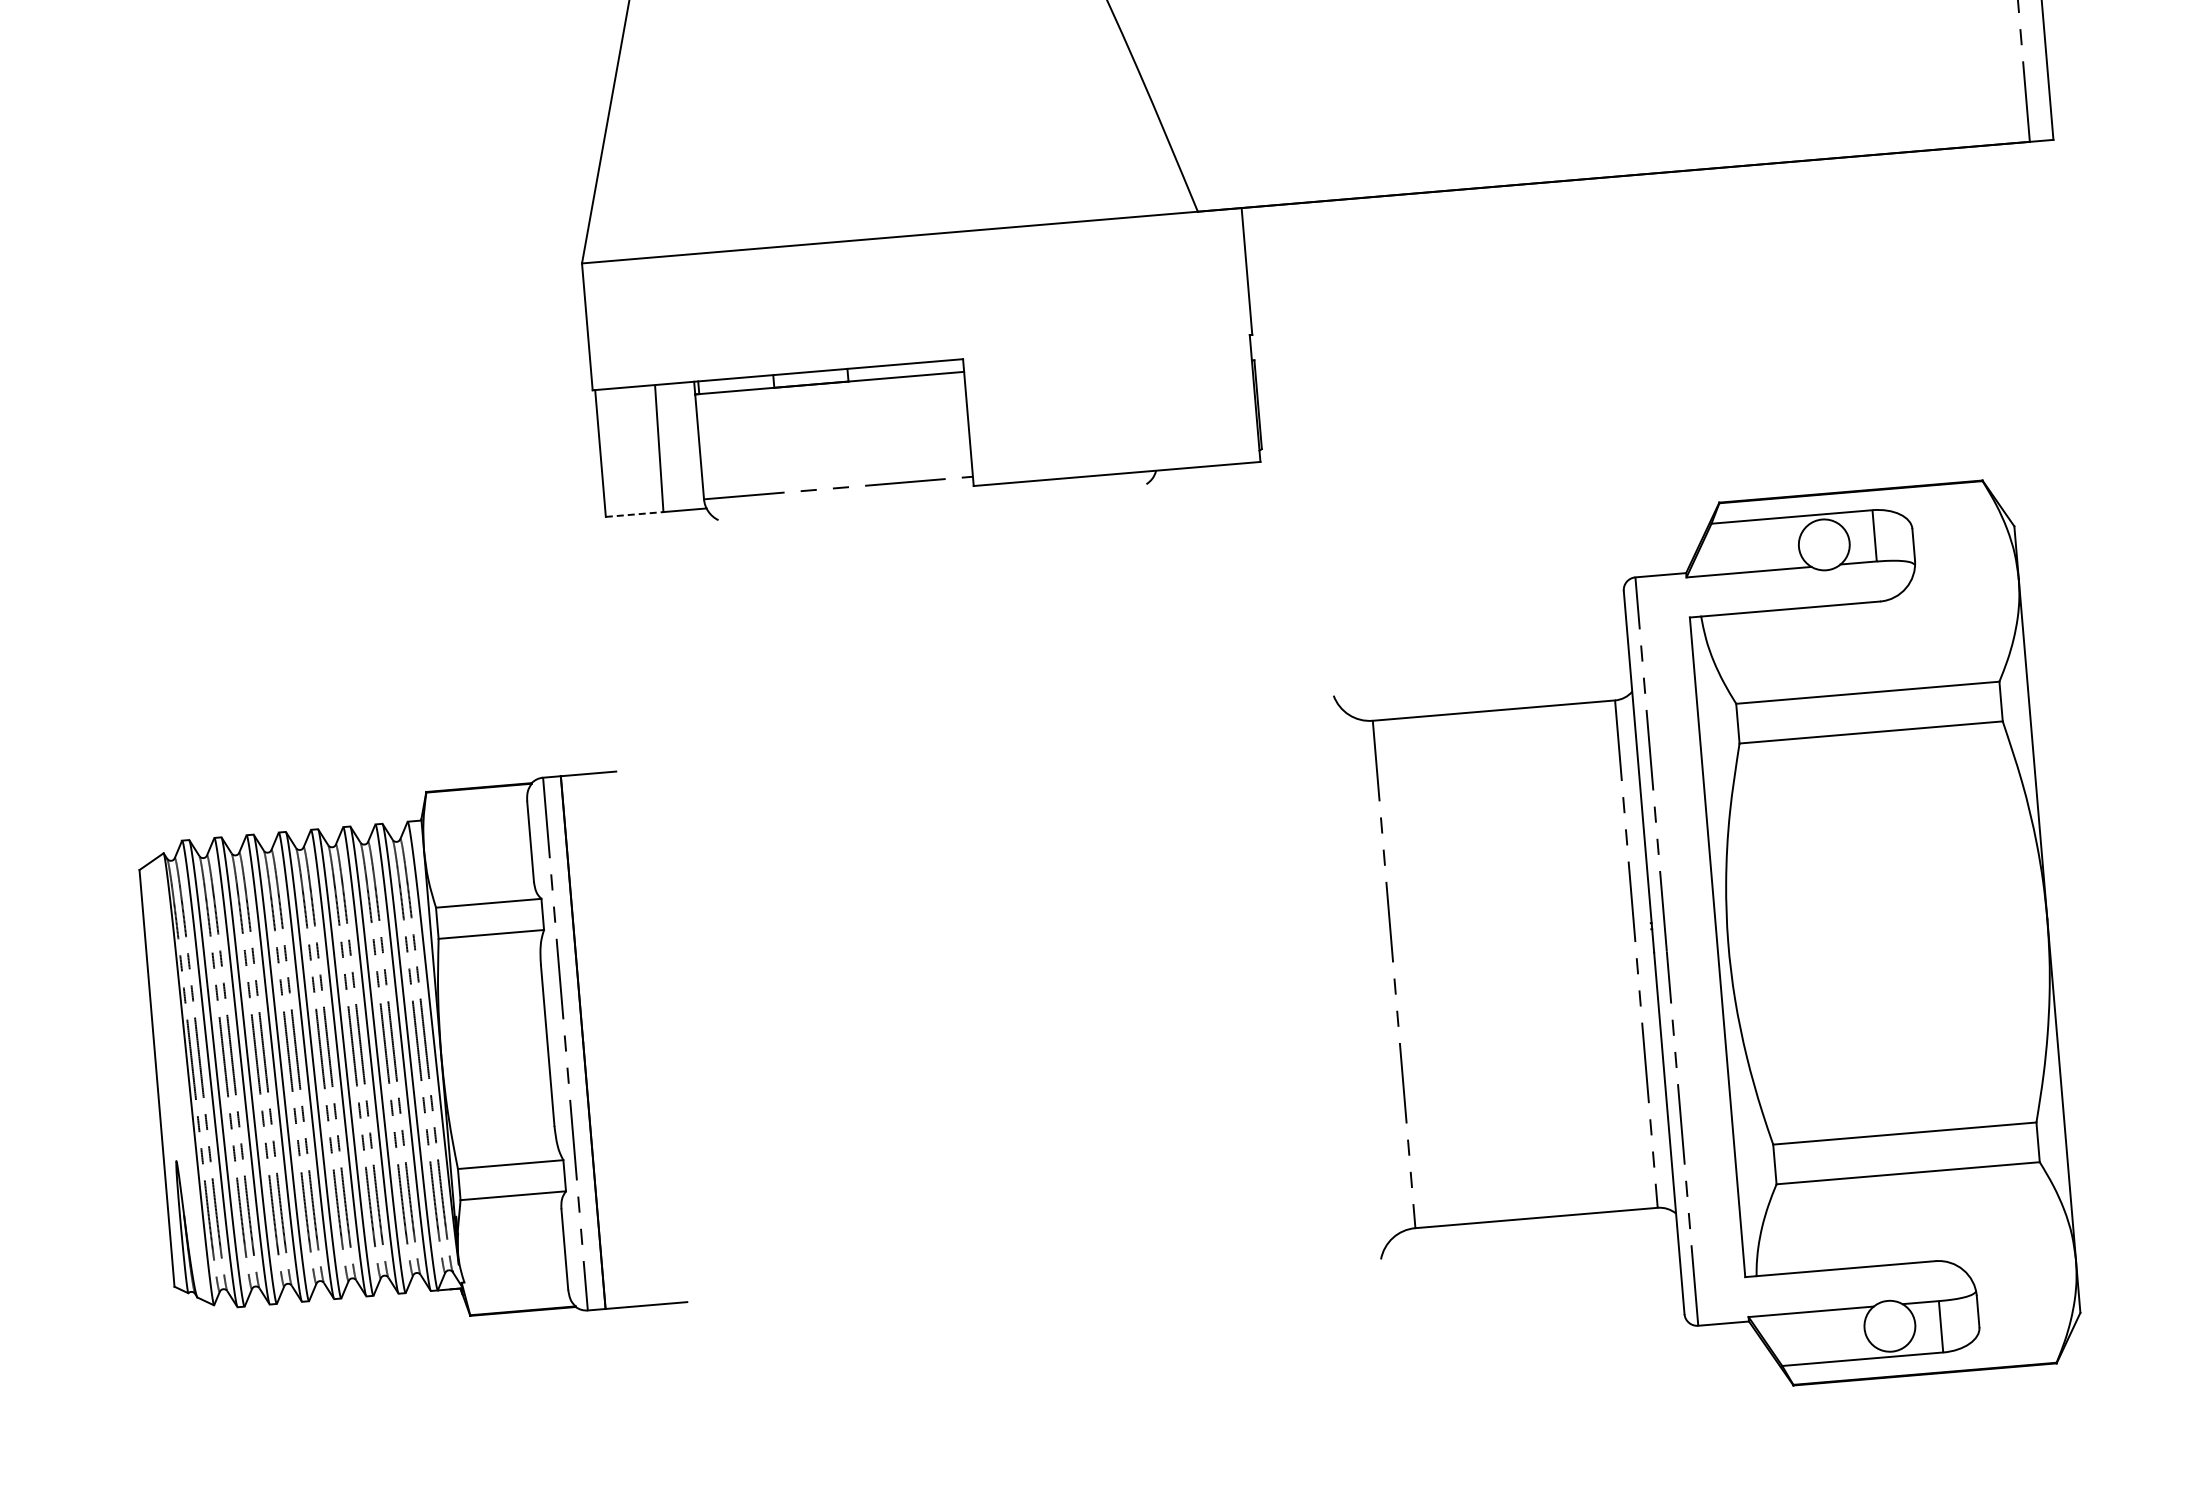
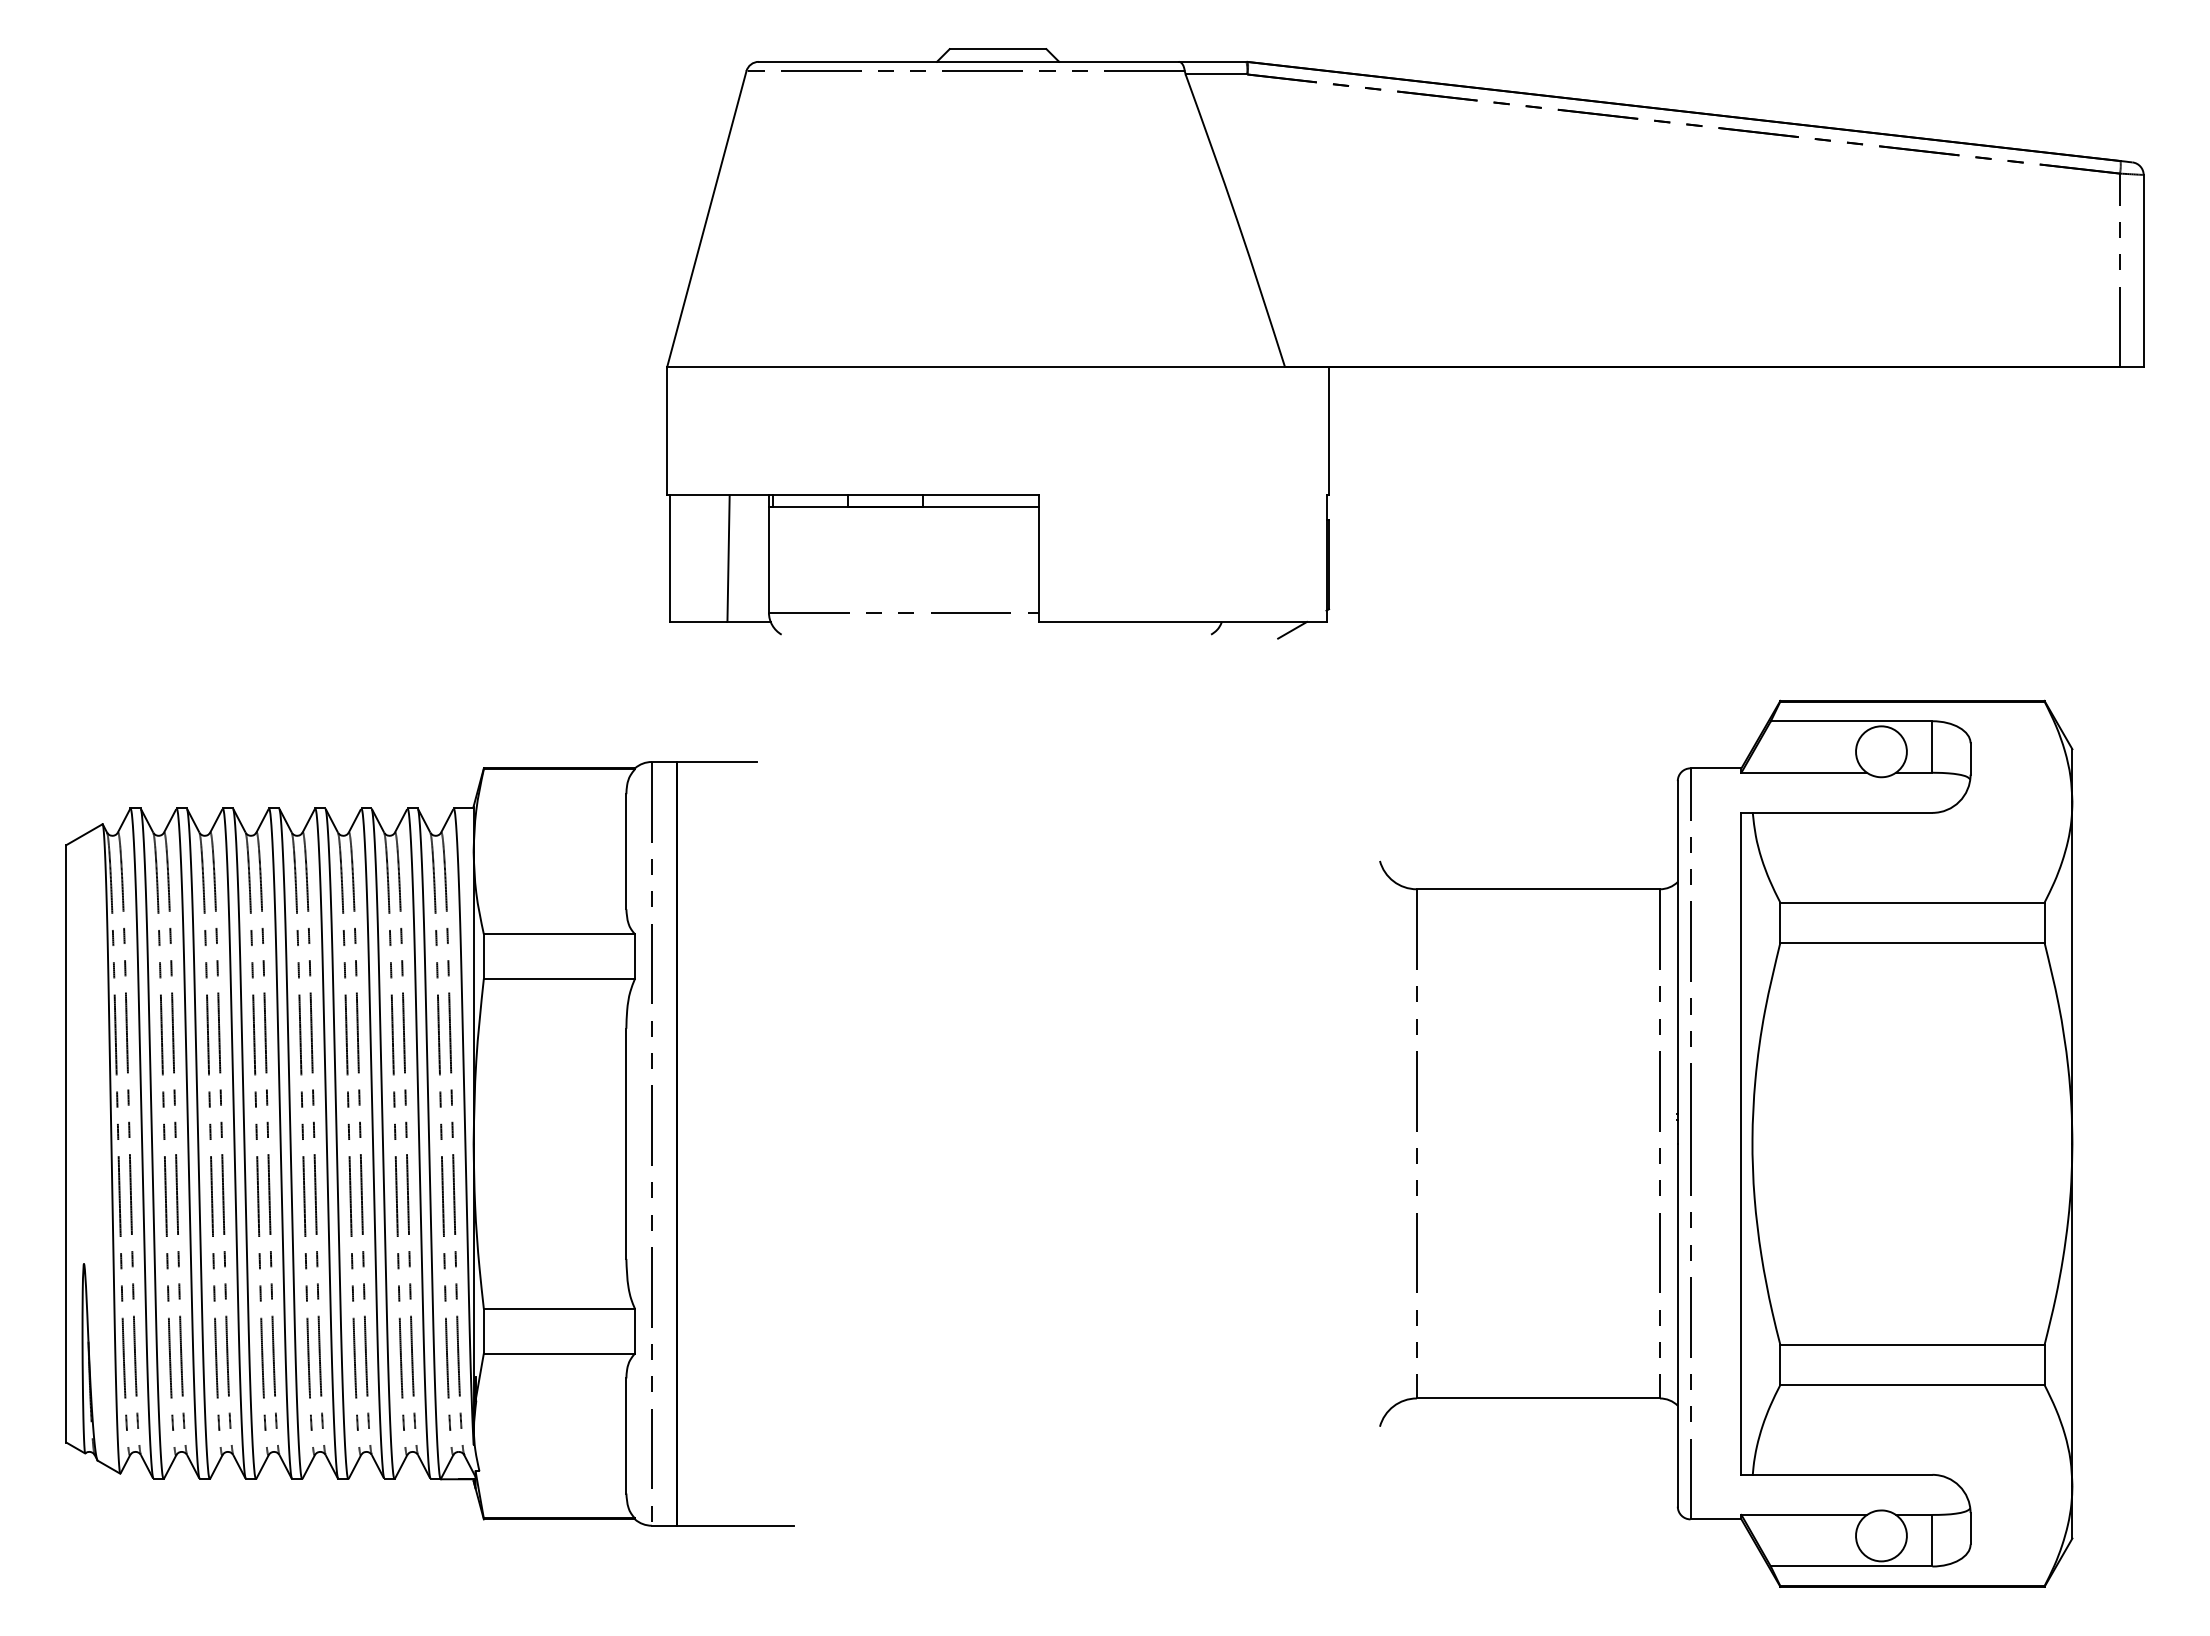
line: (1227, 472) -> (1292, 629), added
line: (634, 514) -> (698, 621), dashed -> solid
part: (410, 1056) -> (429, 1143), size x1.43

